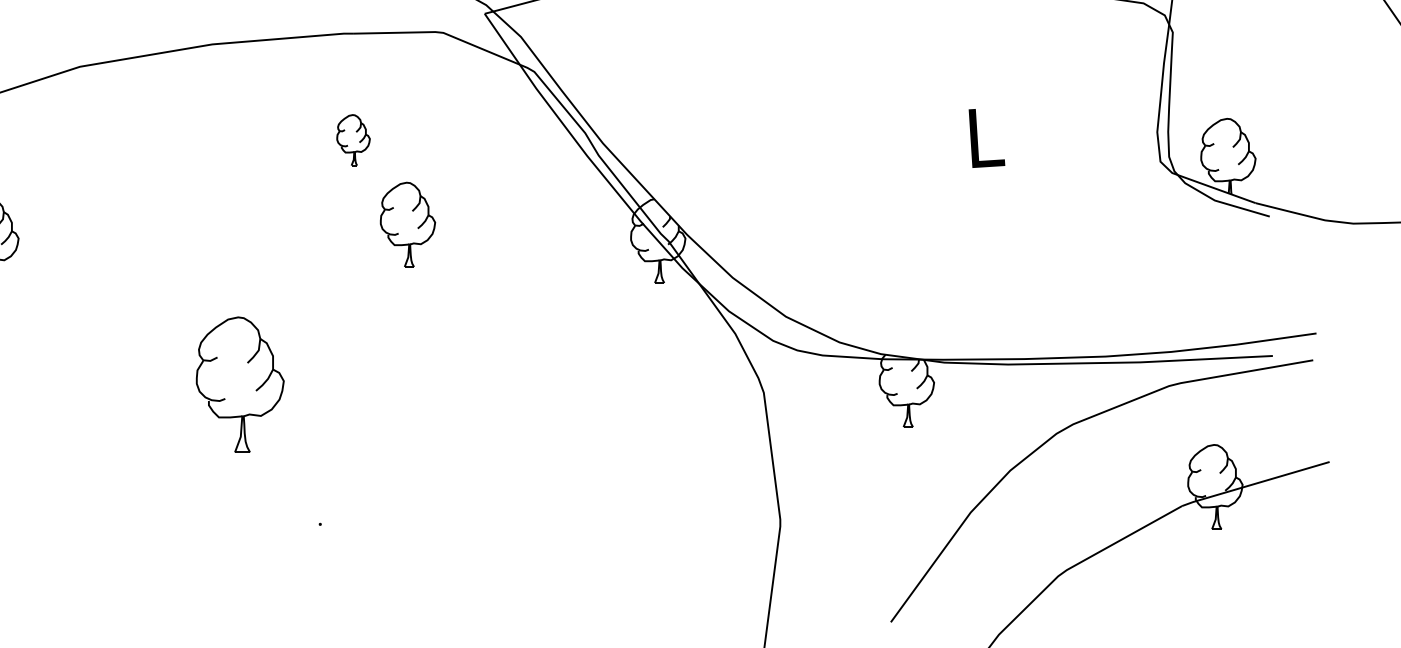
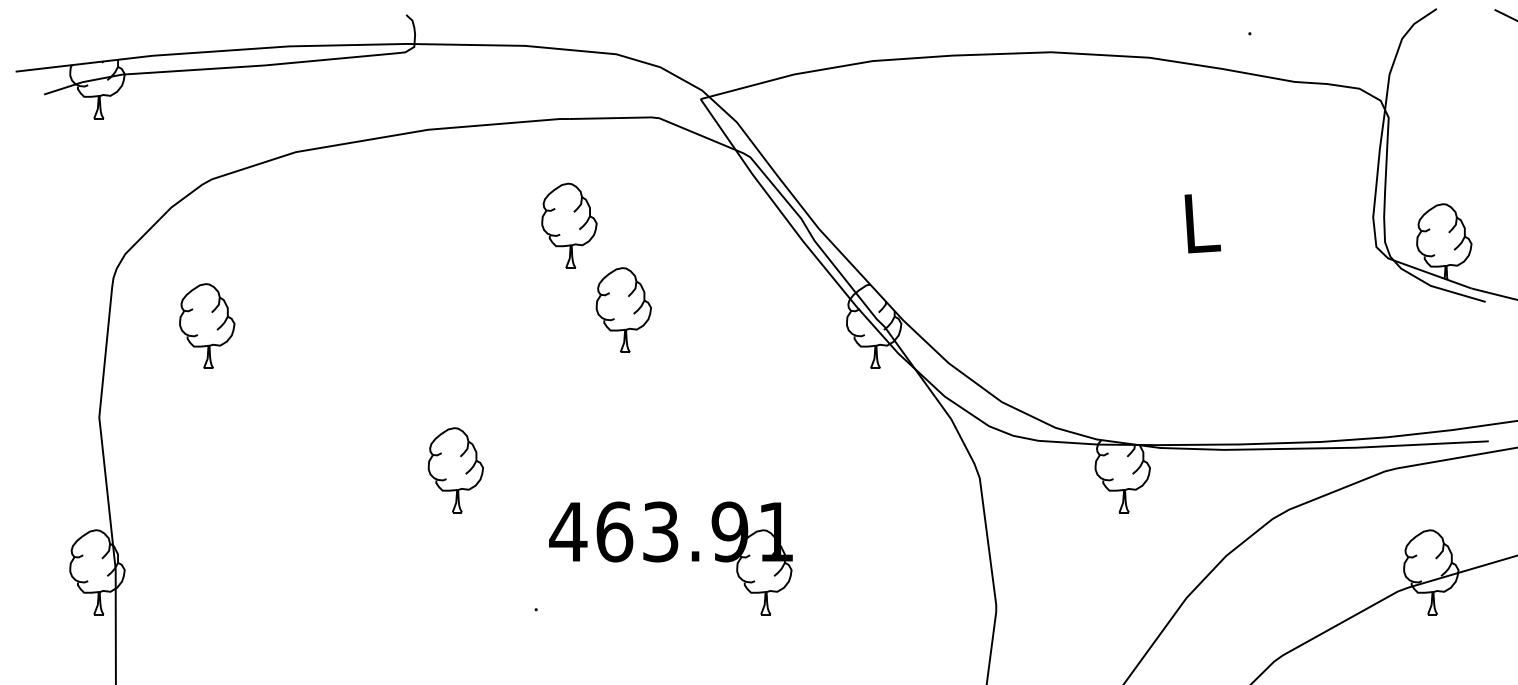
part: (353, 140) -> (569, 225), size x1.67
part: (239, 385) -> (455, 470), size x0.62
part: (454, 473) -> (670, 558), added

